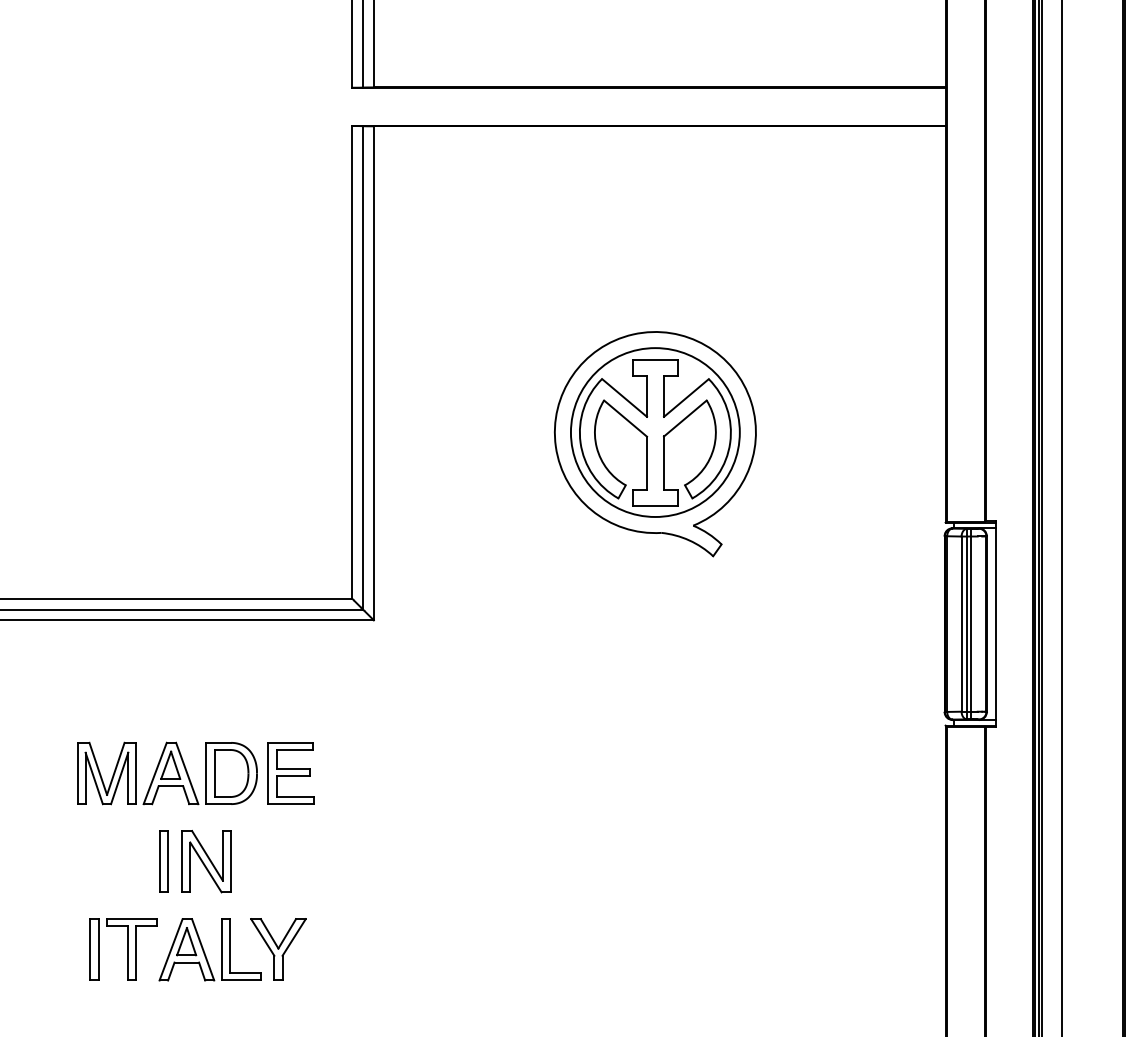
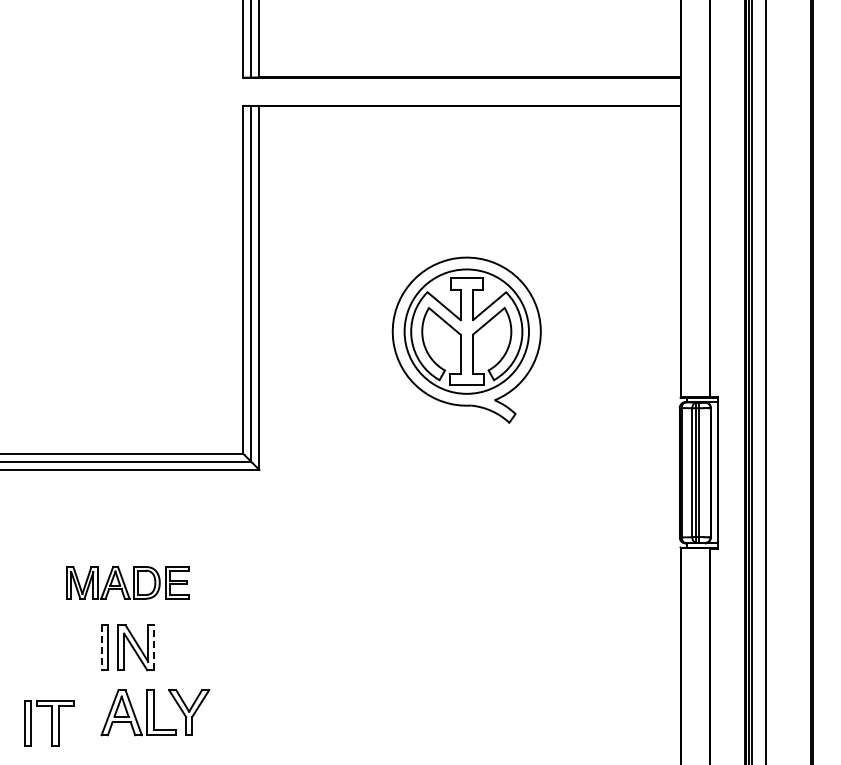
part: (194, 773) -> (127, 582), size x0.7
line: (159, 861) -> (101, 647), solid -> dashed
line: (231, 861) -> (154, 647), solid -> dashed
part: (124, 949) -> (49, 723), moved

